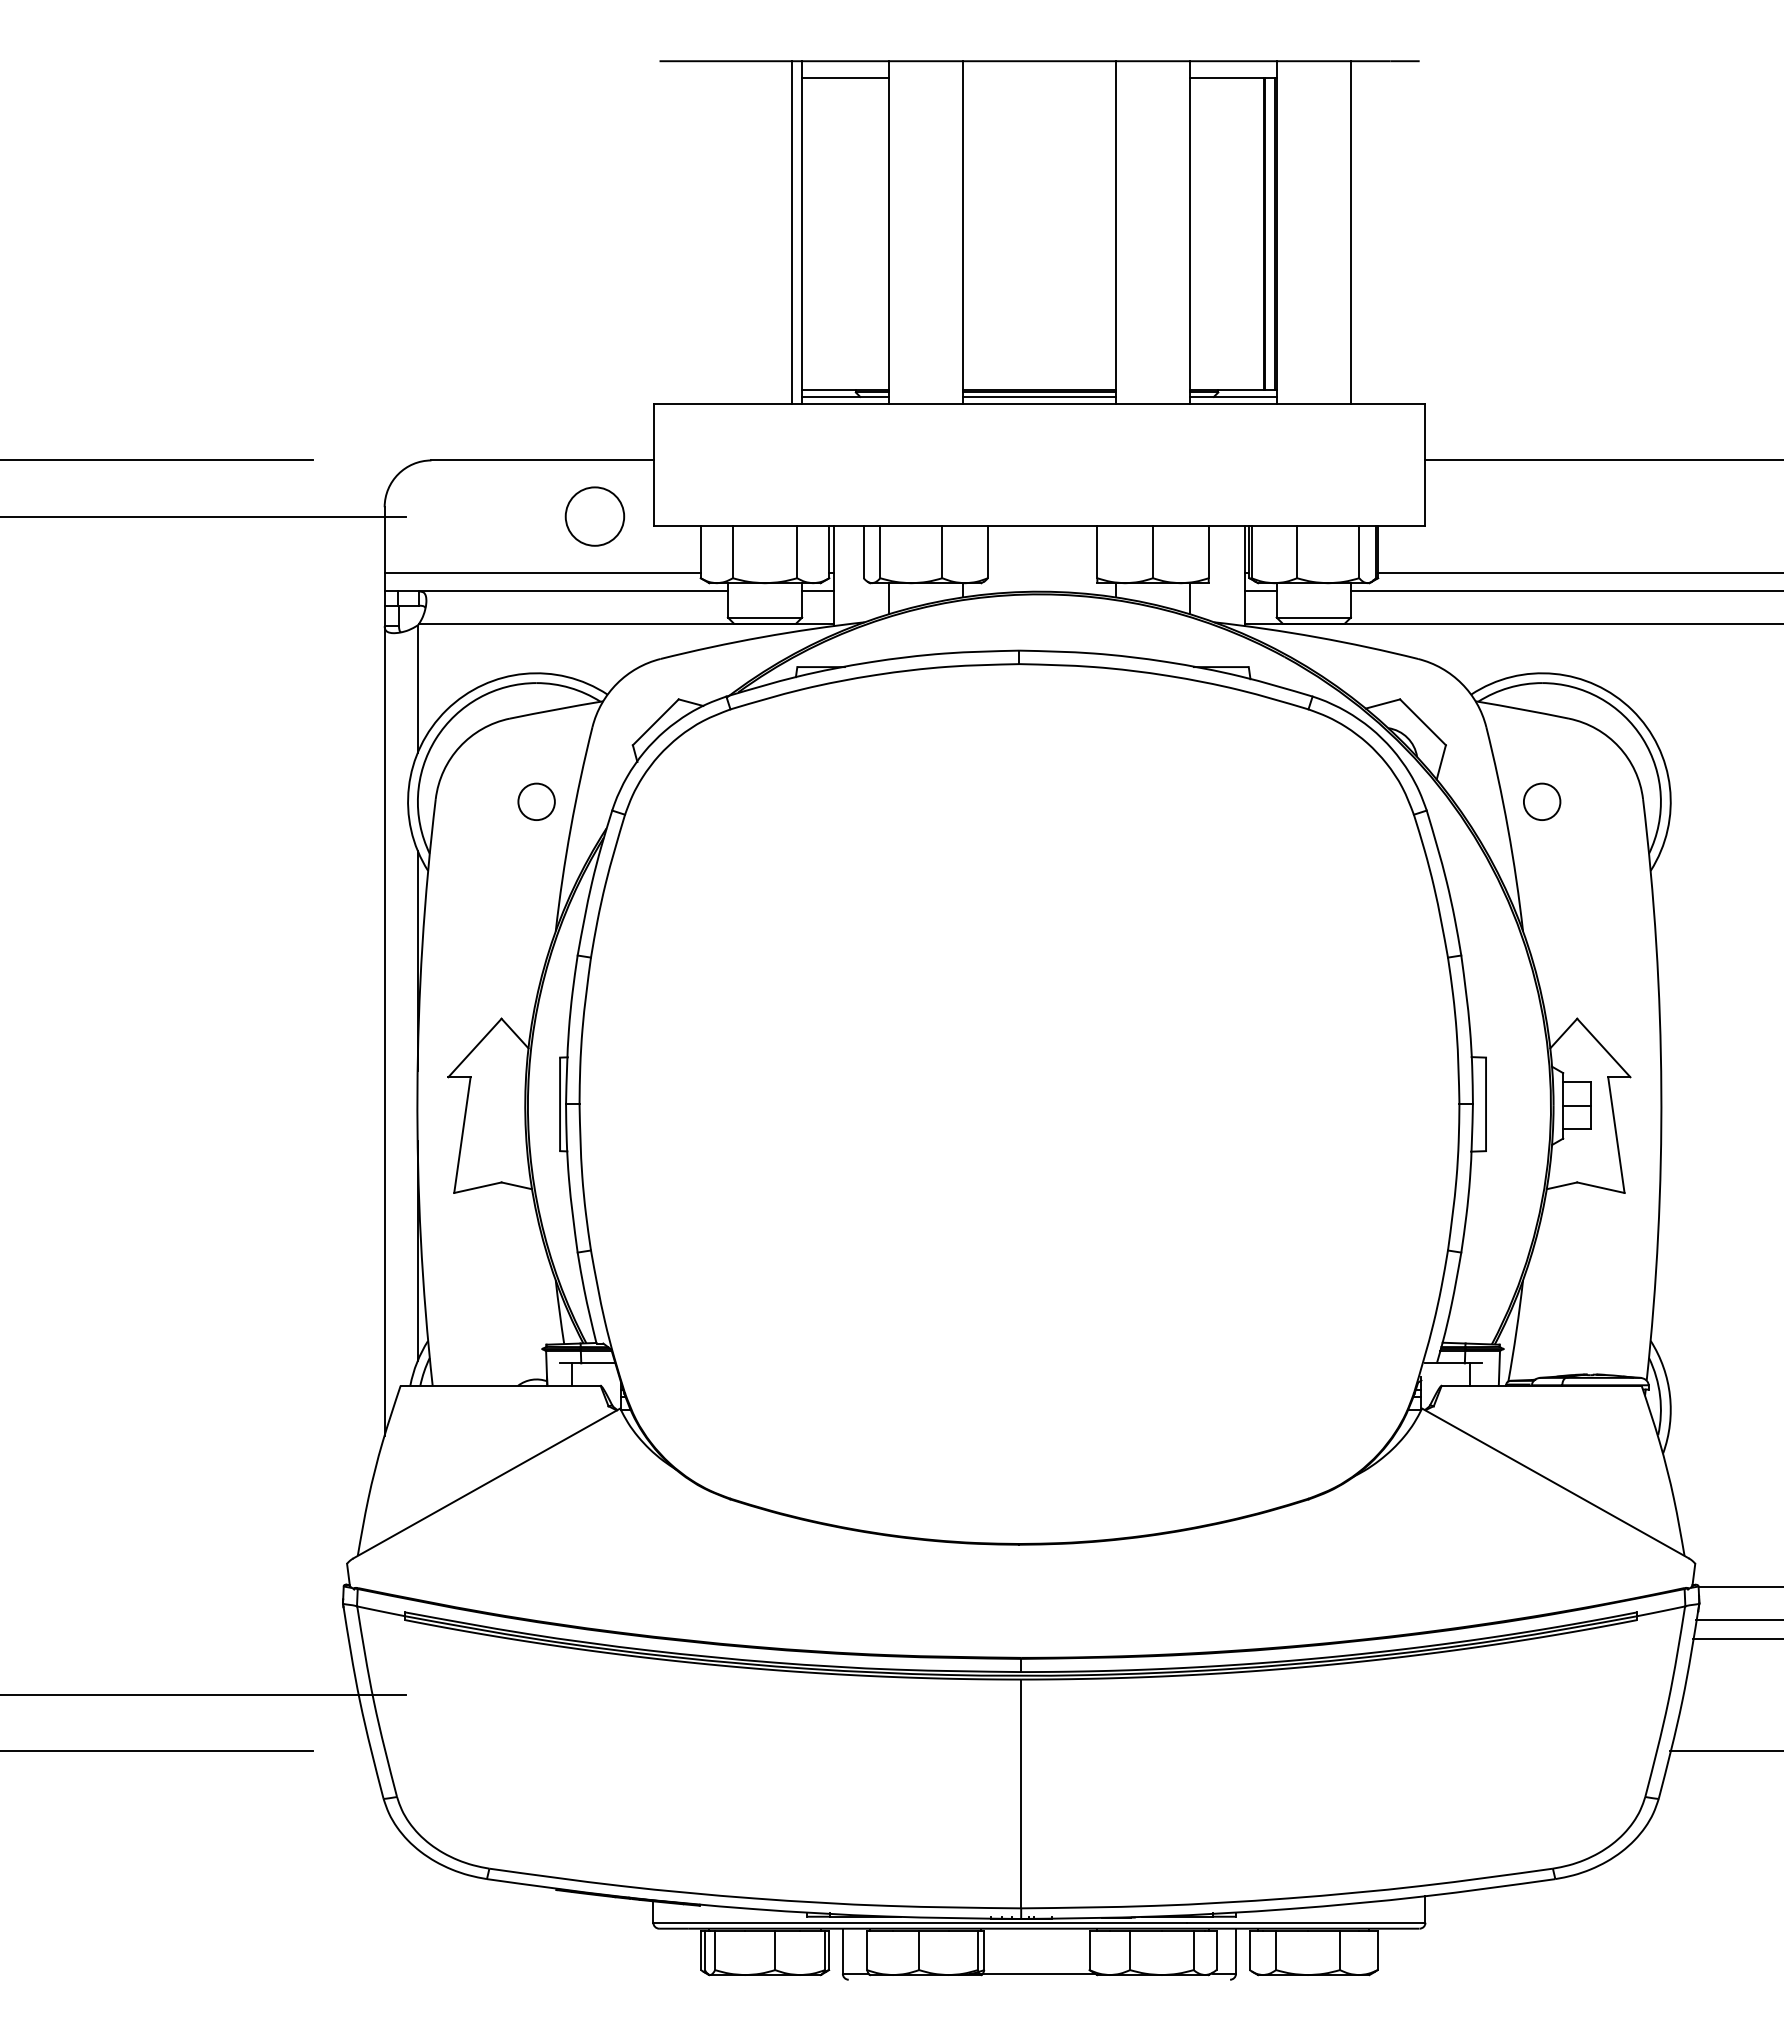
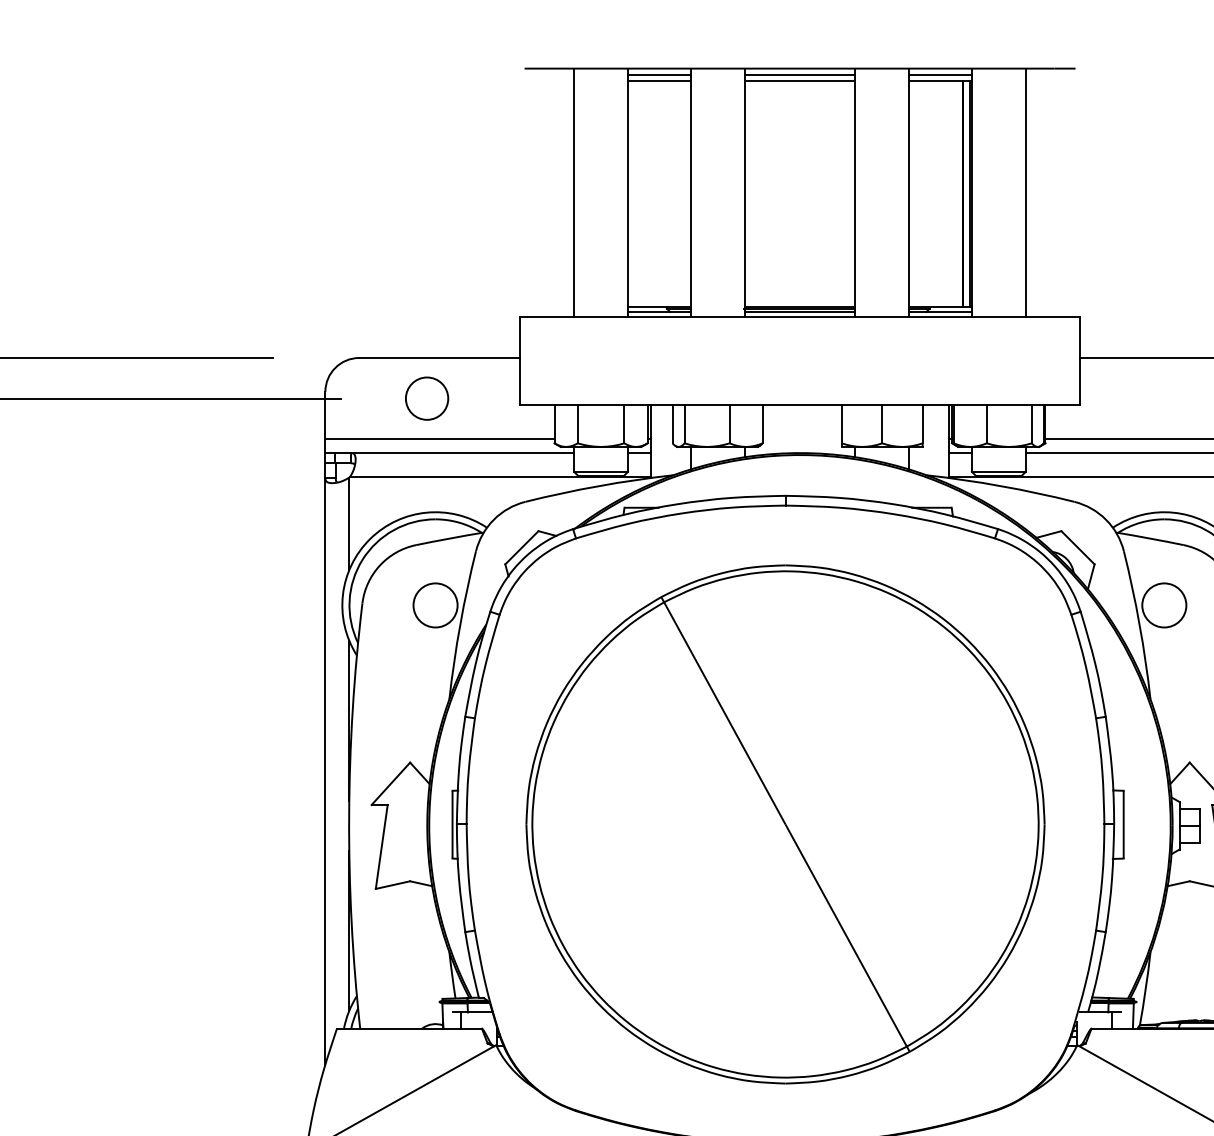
line: (845, 70) -> (659, 75), added
line: (1038, 70) -> (799, 75), added
line: (1233, 70) -> (940, 75), added
line: (1038, 78) -> (799, 81), added
line: (791, 232) -> (573, 192), moved
circle: (594, 516) -> (426, 398), moved
circle: (536, 801) -> (435, 605), size x1.67
circle: (1541, 801) -> (1163, 605), size x1.67
part: (1019, 1103) -> (785, 824), added

